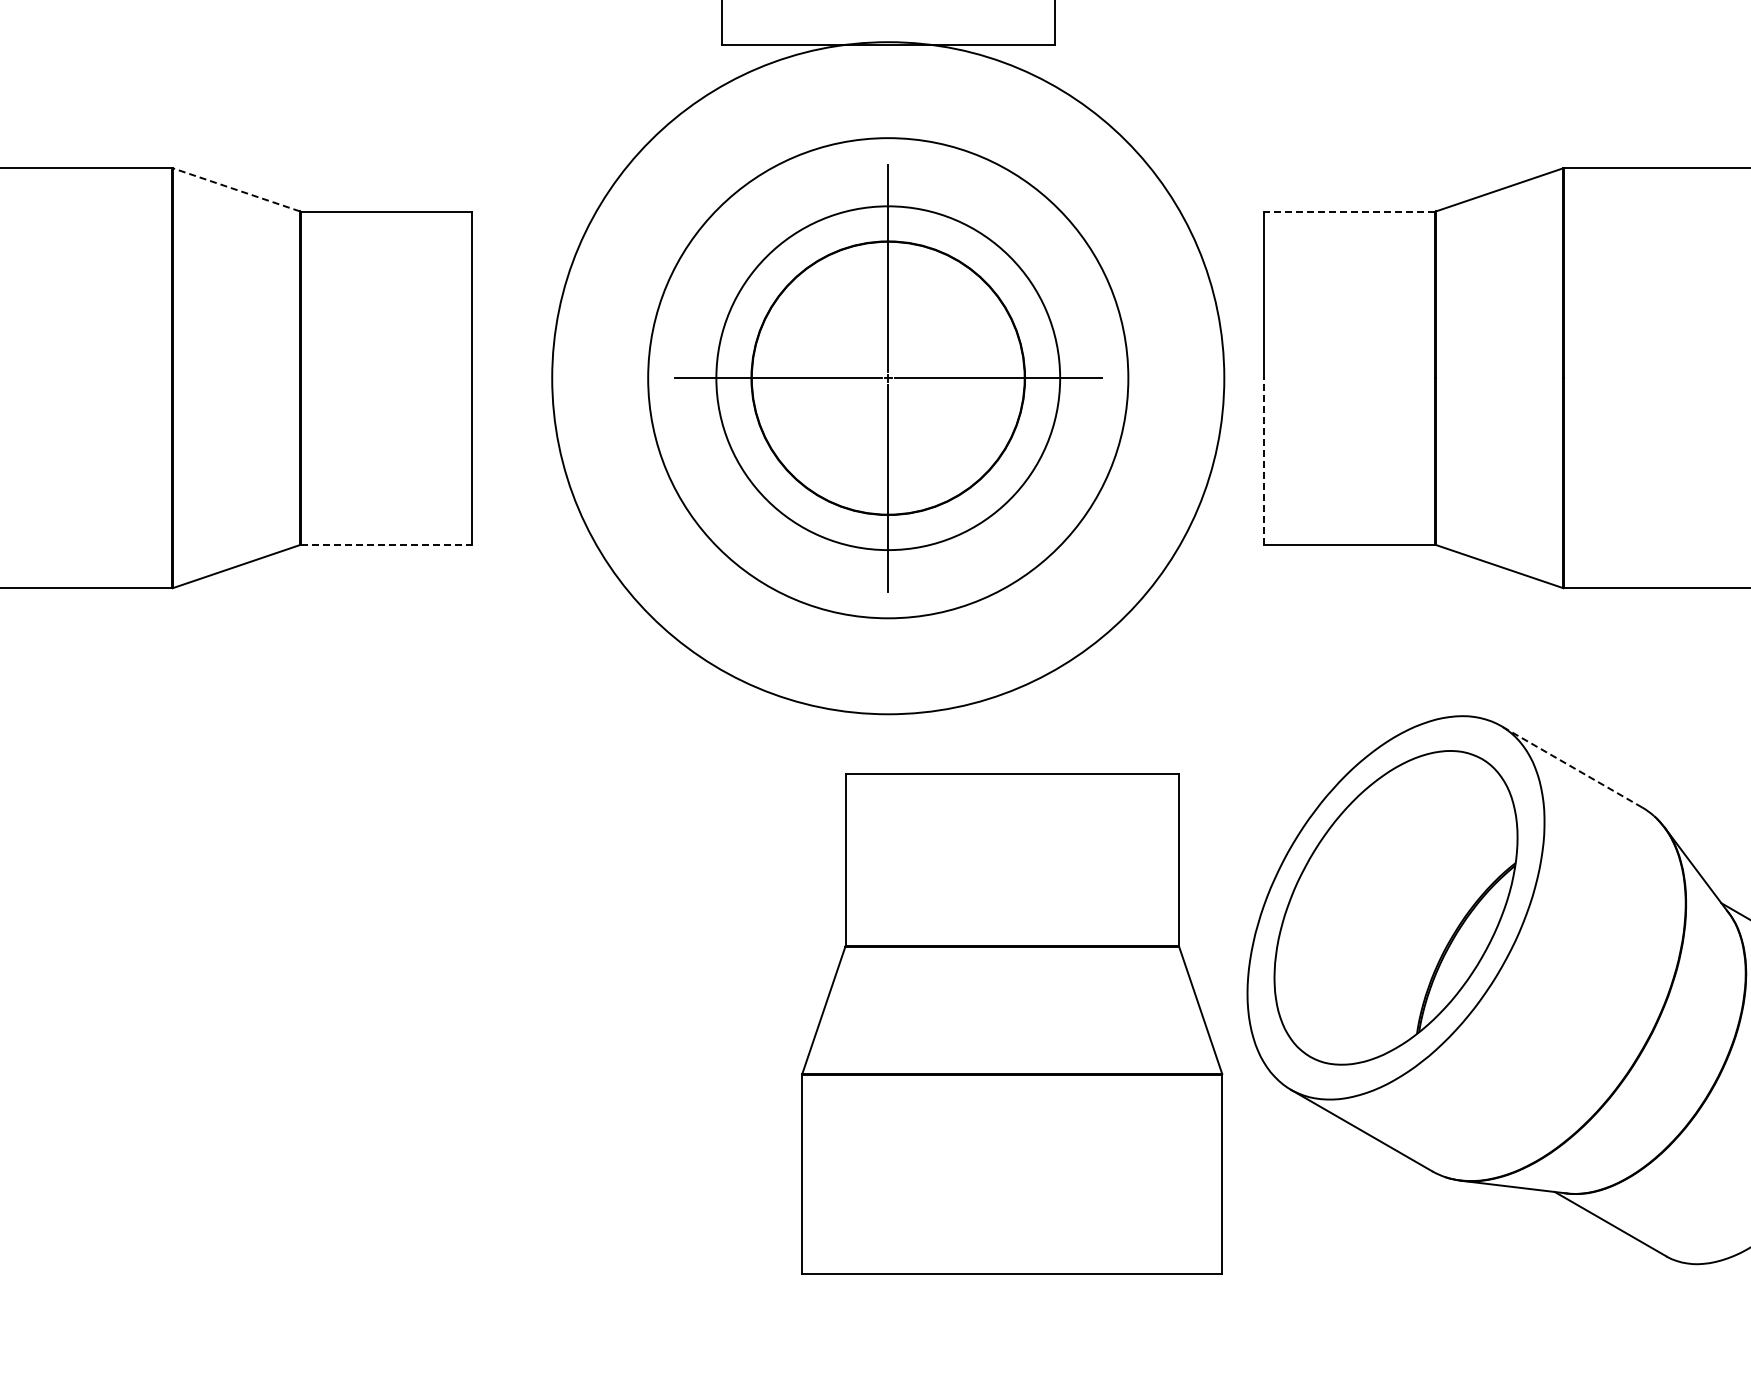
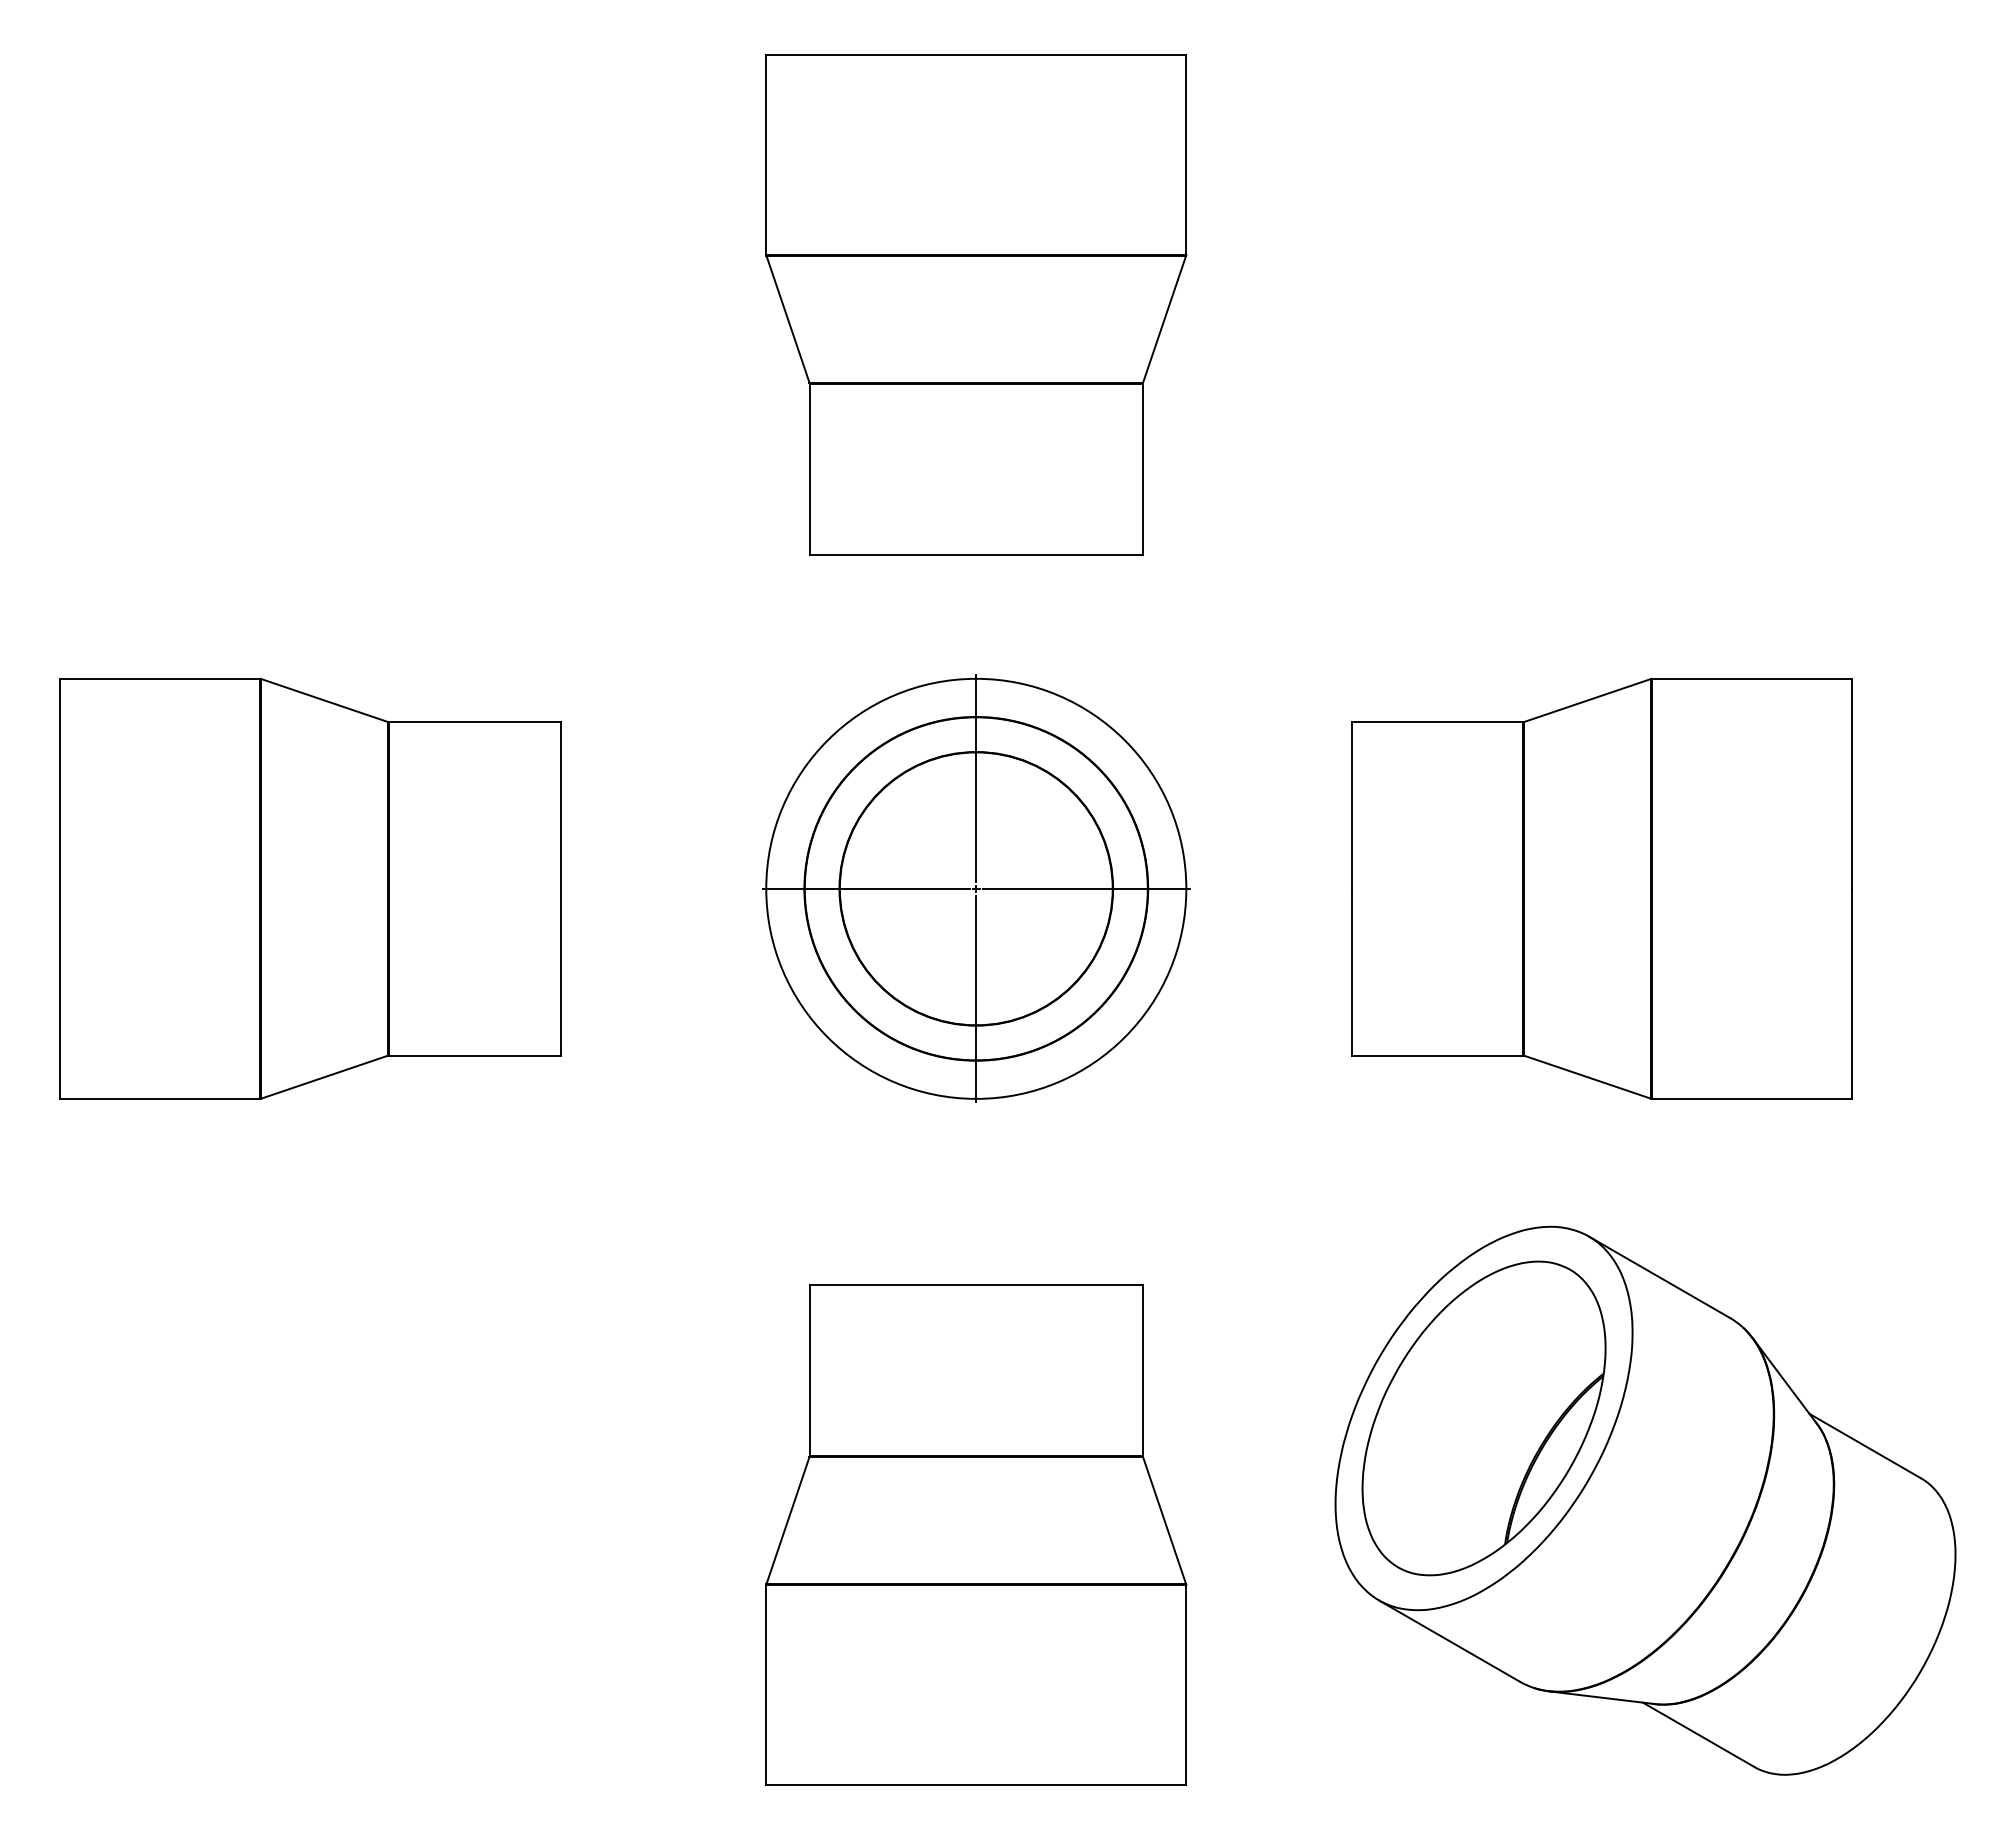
line: (236, 189) -> (324, 700), dashed -> solid
line: (1349, 211) -> (1437, 722), dashed -> solid
circle: (887, 377) -> (975, 888), size x0.71
circle: (888, 377) -> (976, 888), size x0.62
line: (1263, 460) -> (1351, 971), dashed -> solid
line: (386, 544) -> (474, 1055), dashed -> solid
line: (1571, 766) -> (1659, 1277), dashed -> solid
part: (1012, 1023) -> (976, 1534), moved

